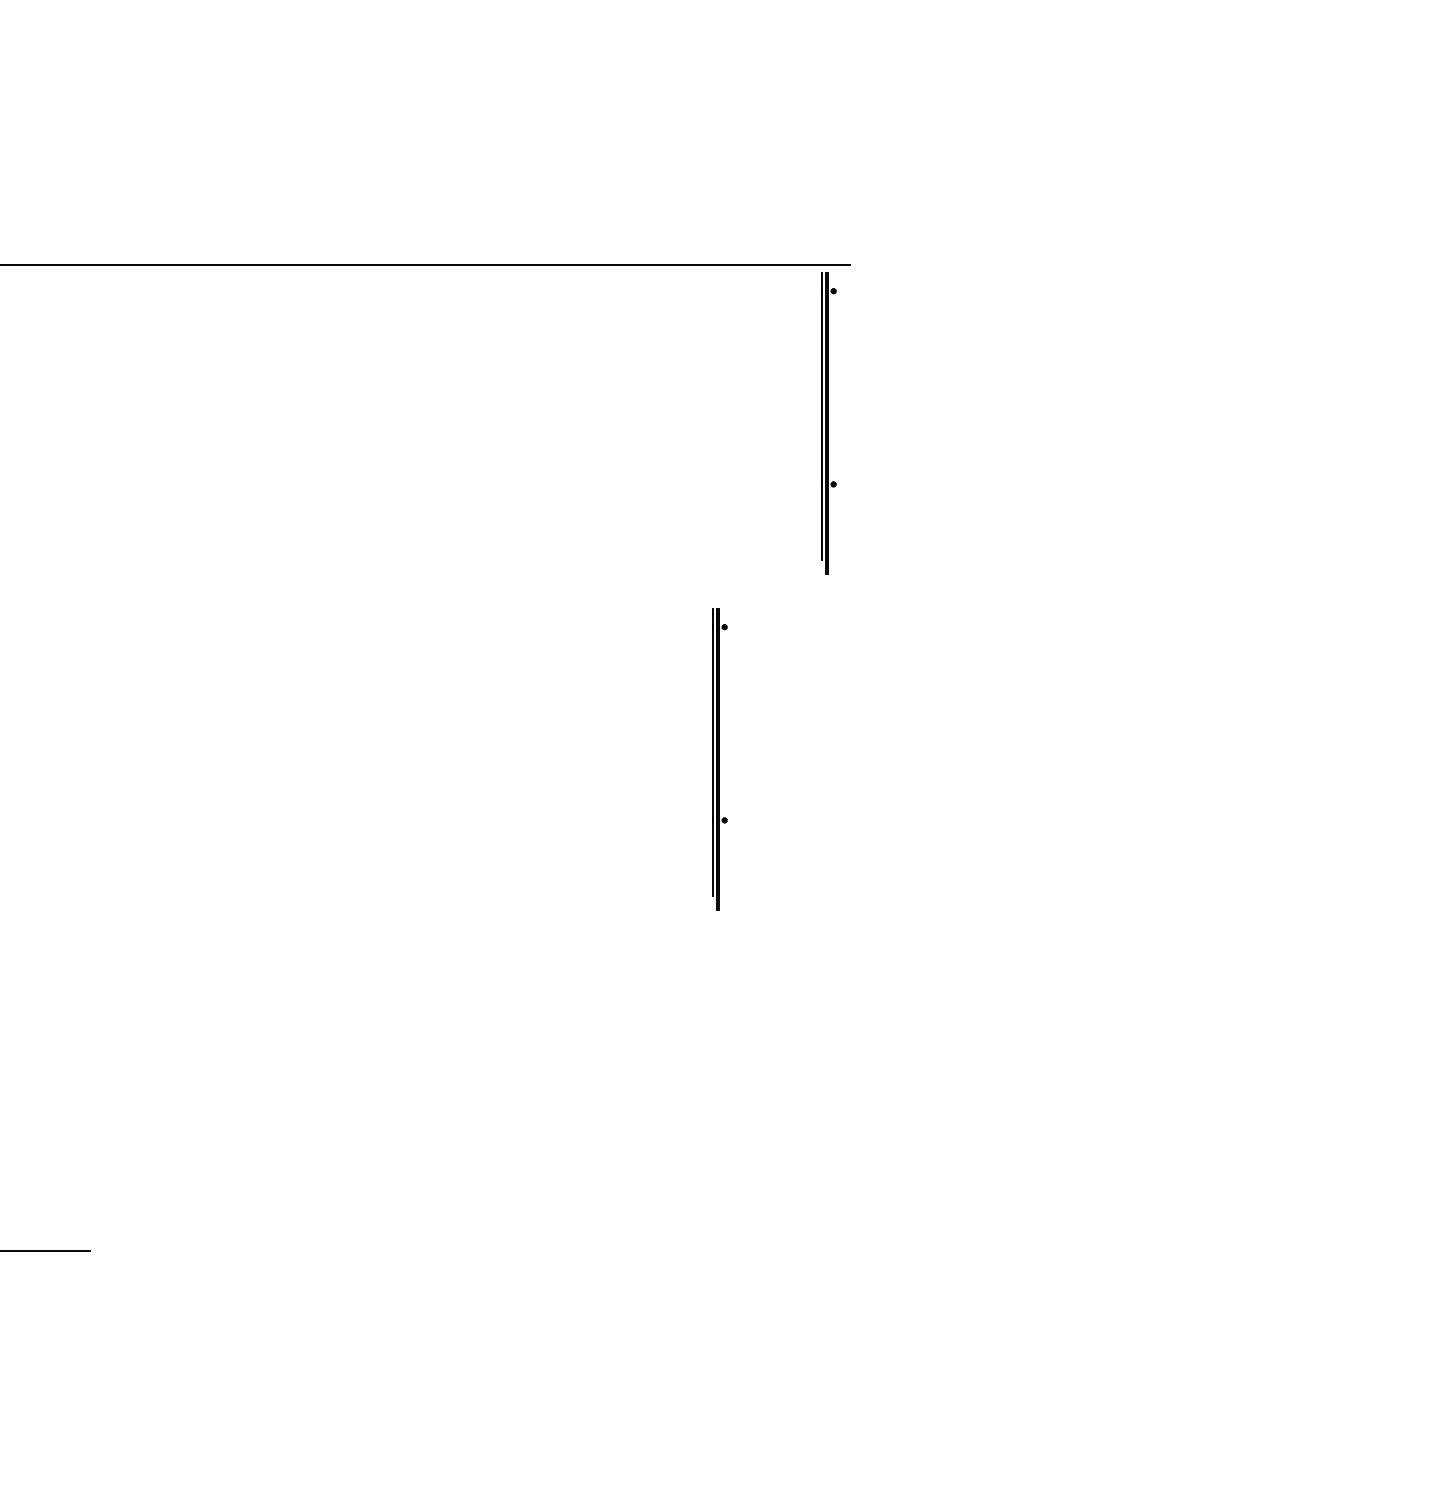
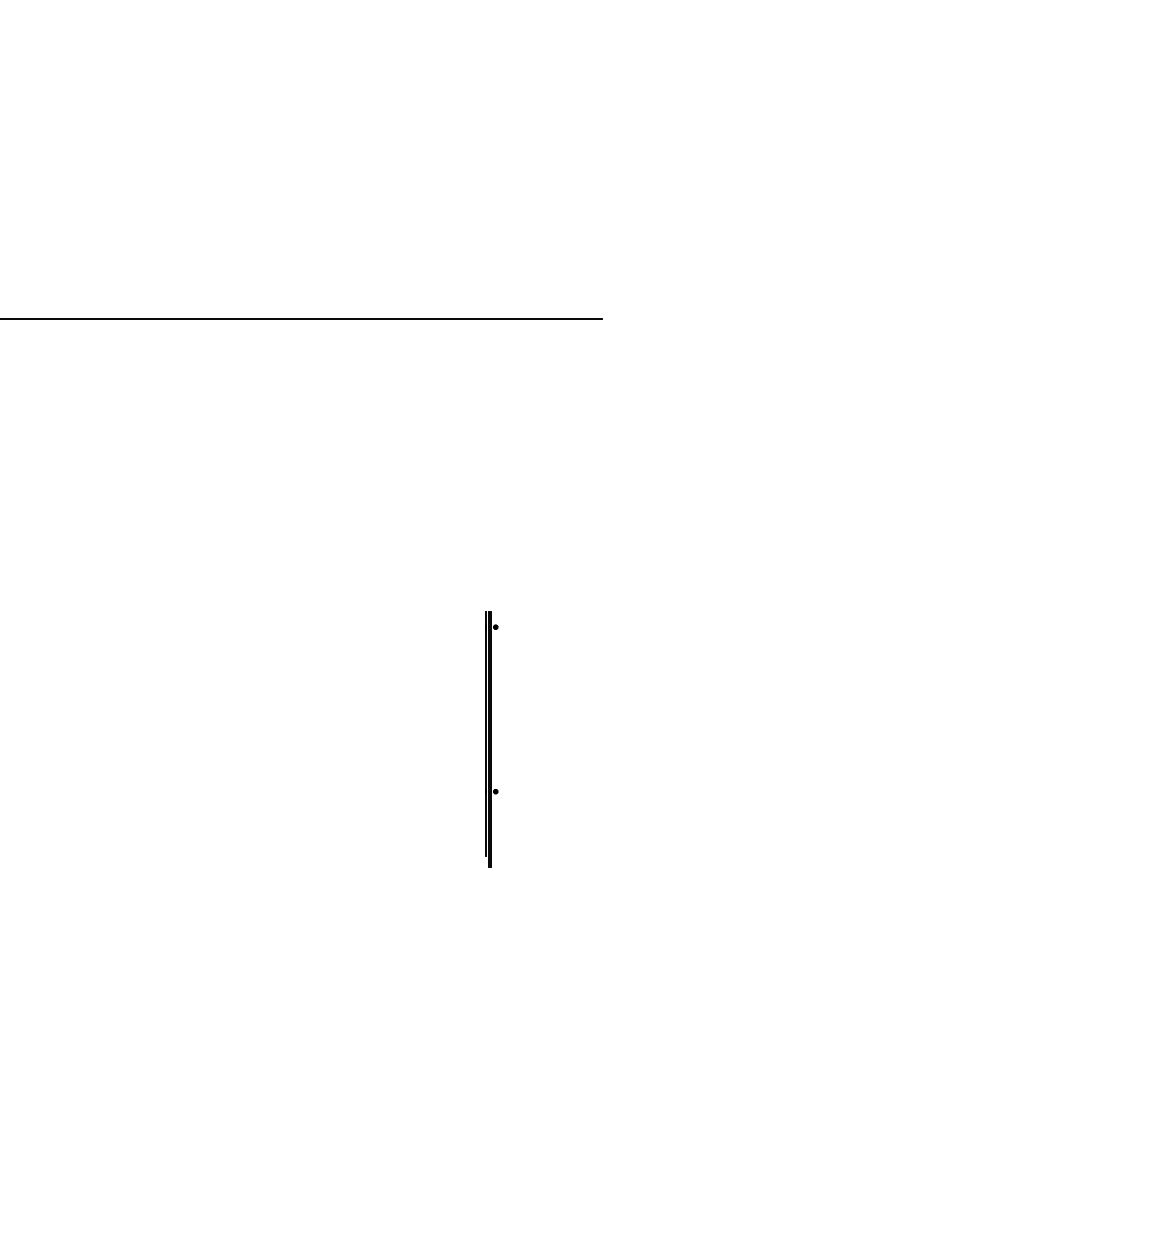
part: (828, 423) -> (584, 453), removed

